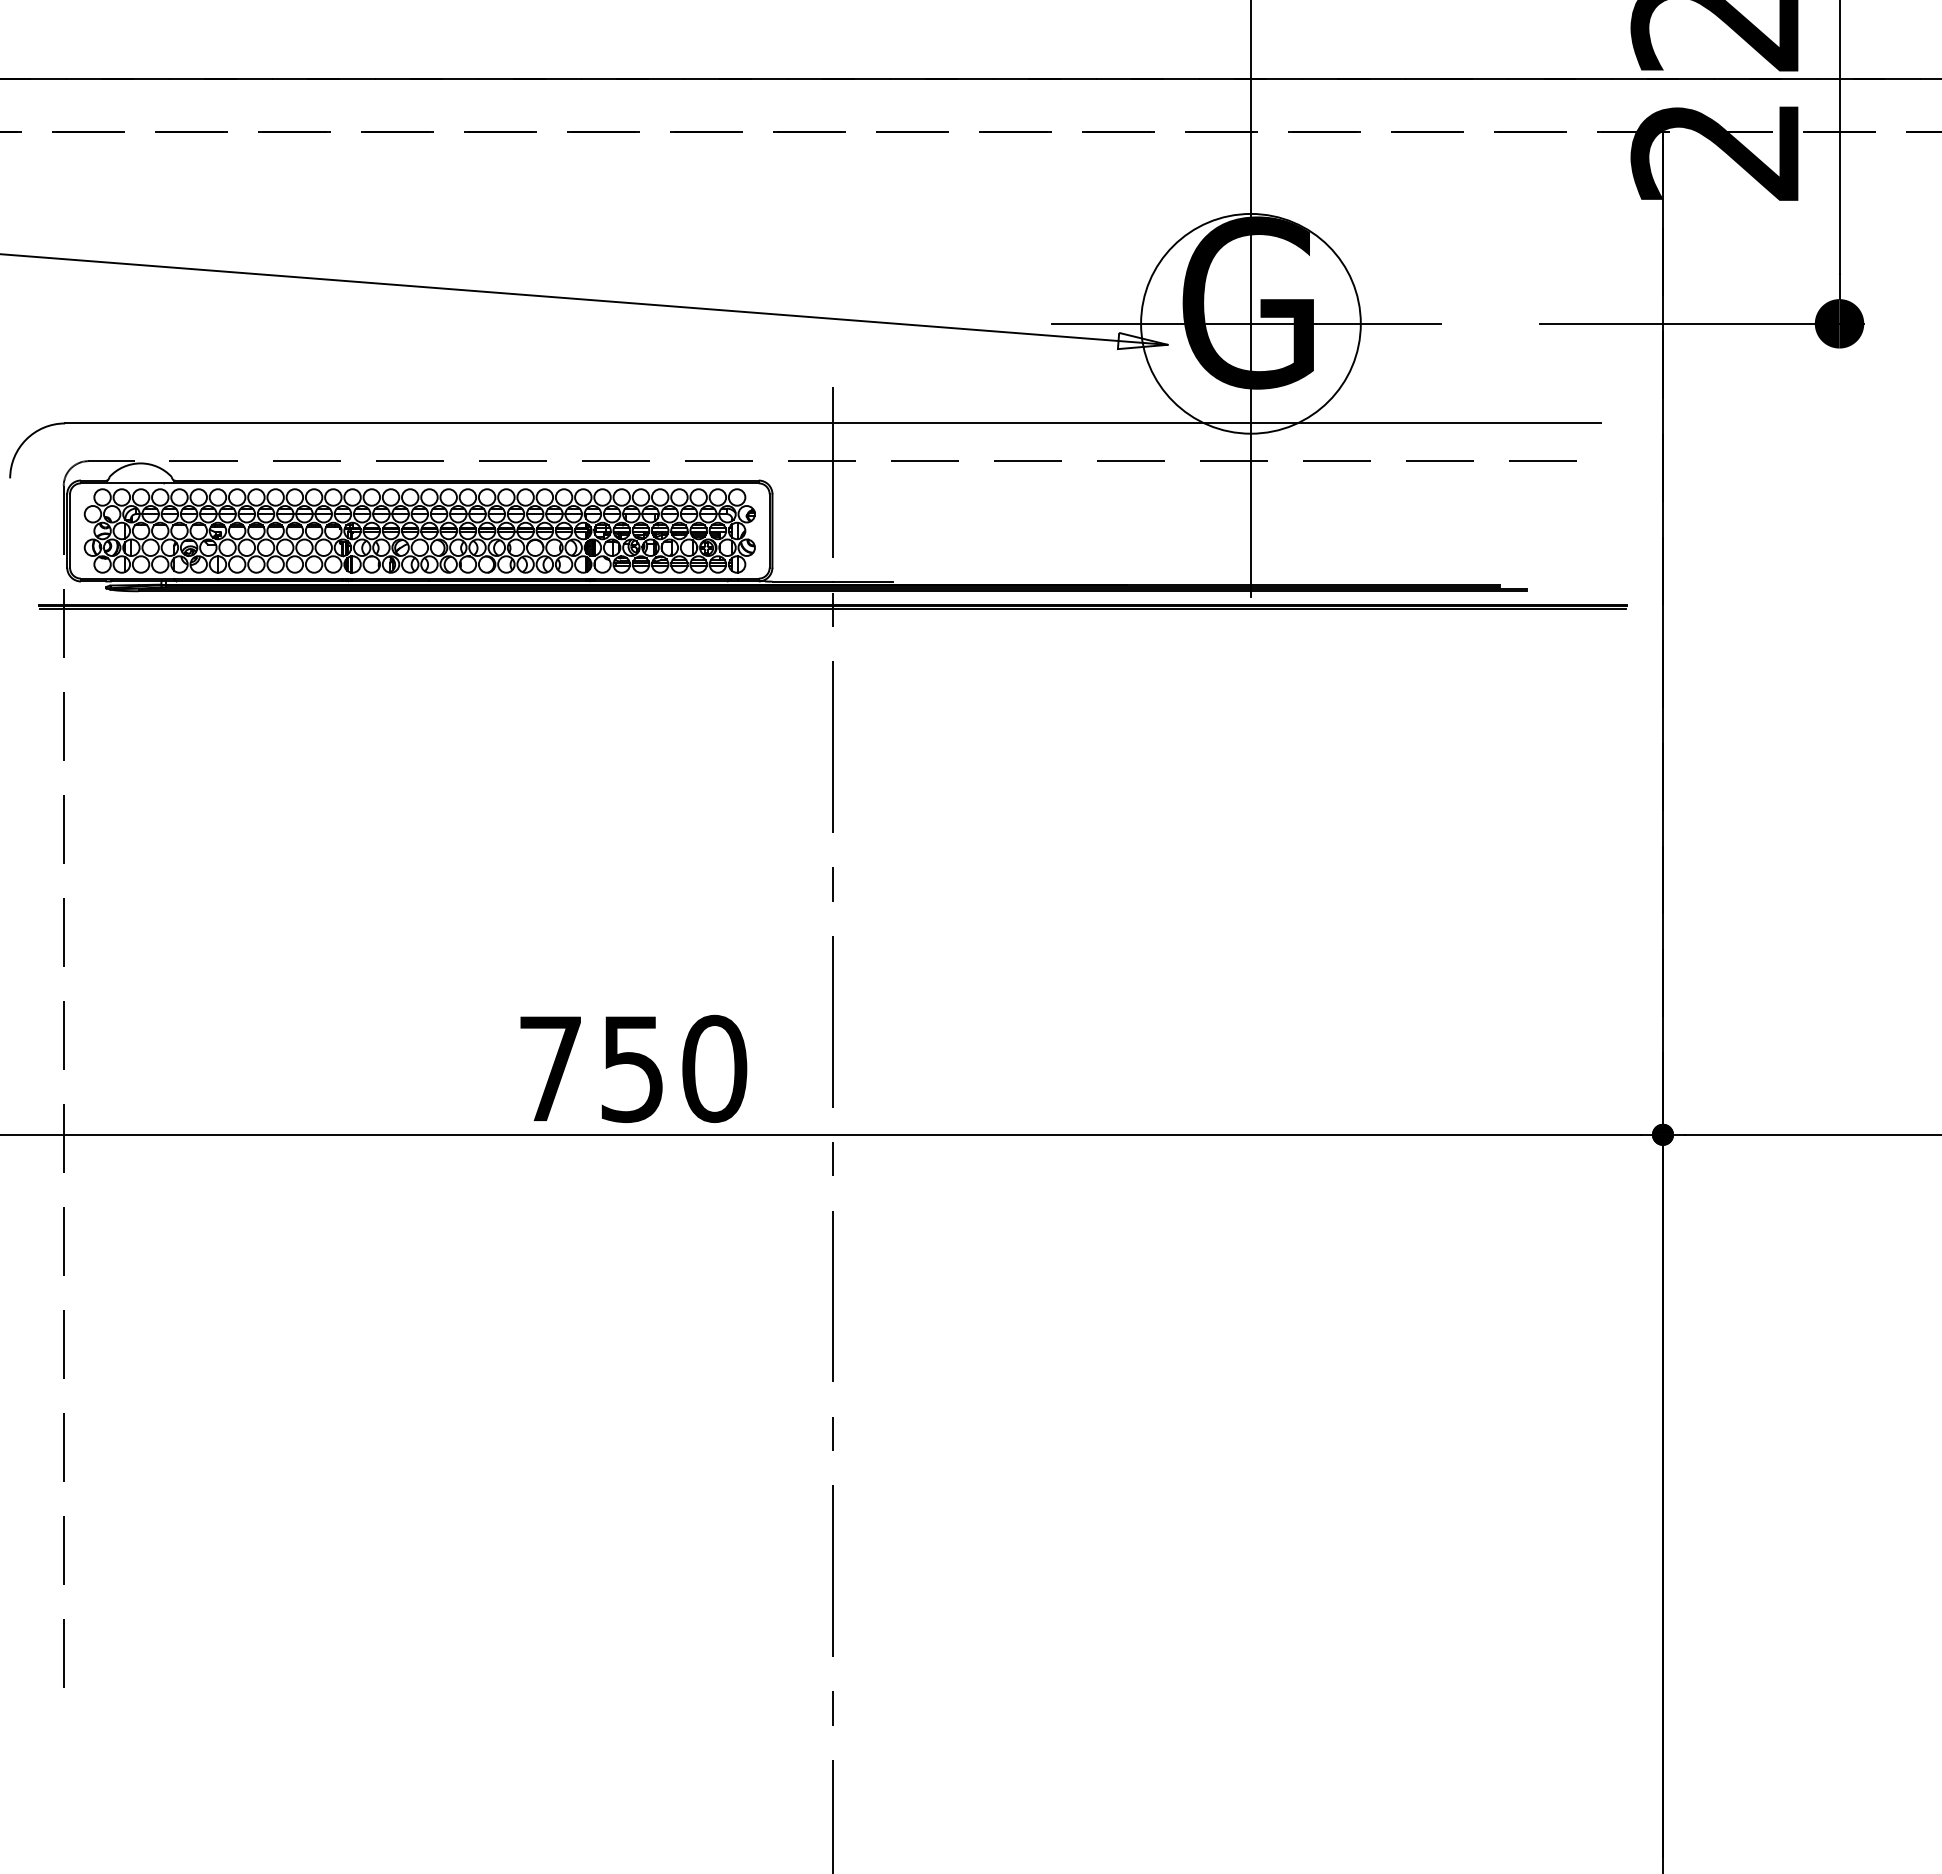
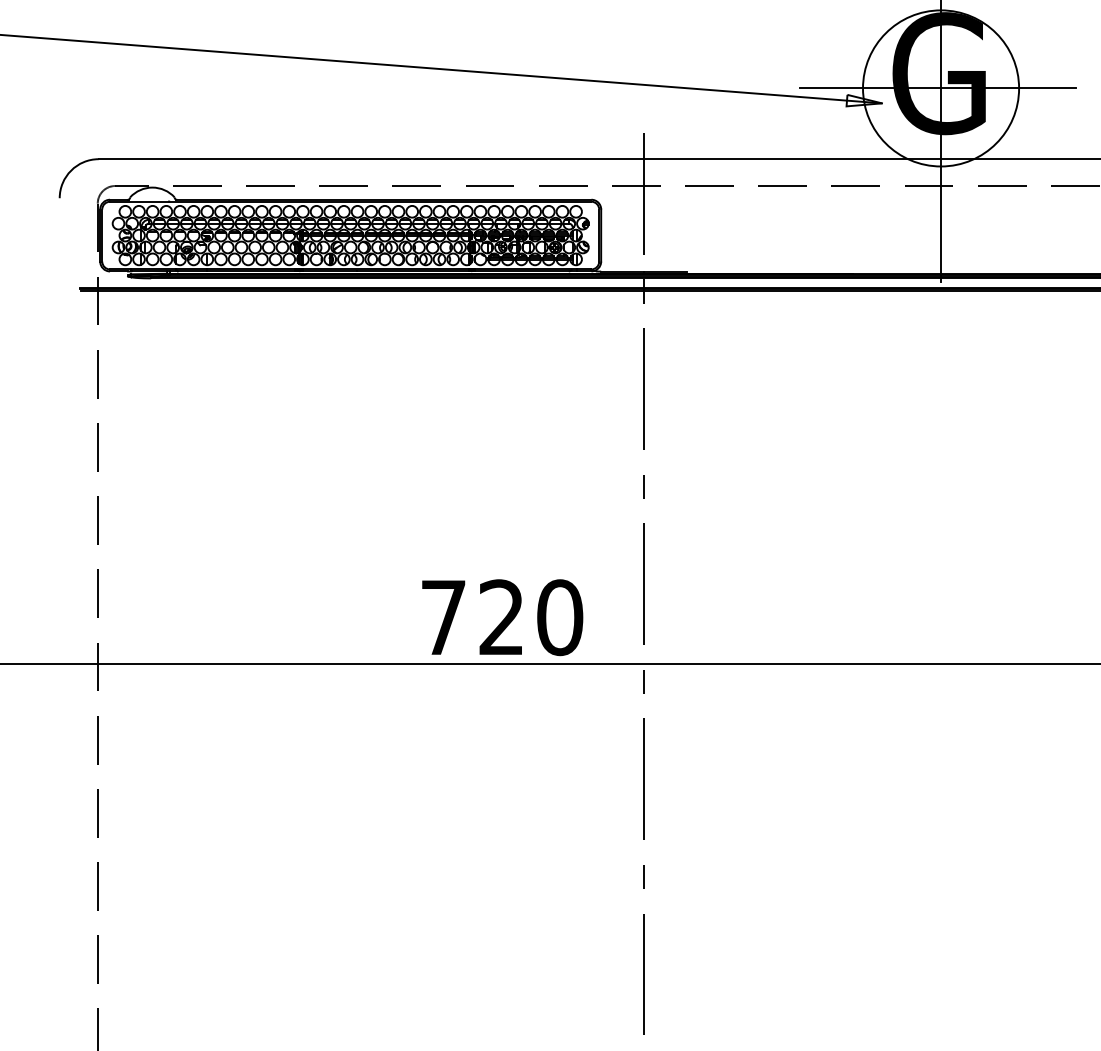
text: (631, 1068) -> (501, 617), 750 -> 720

